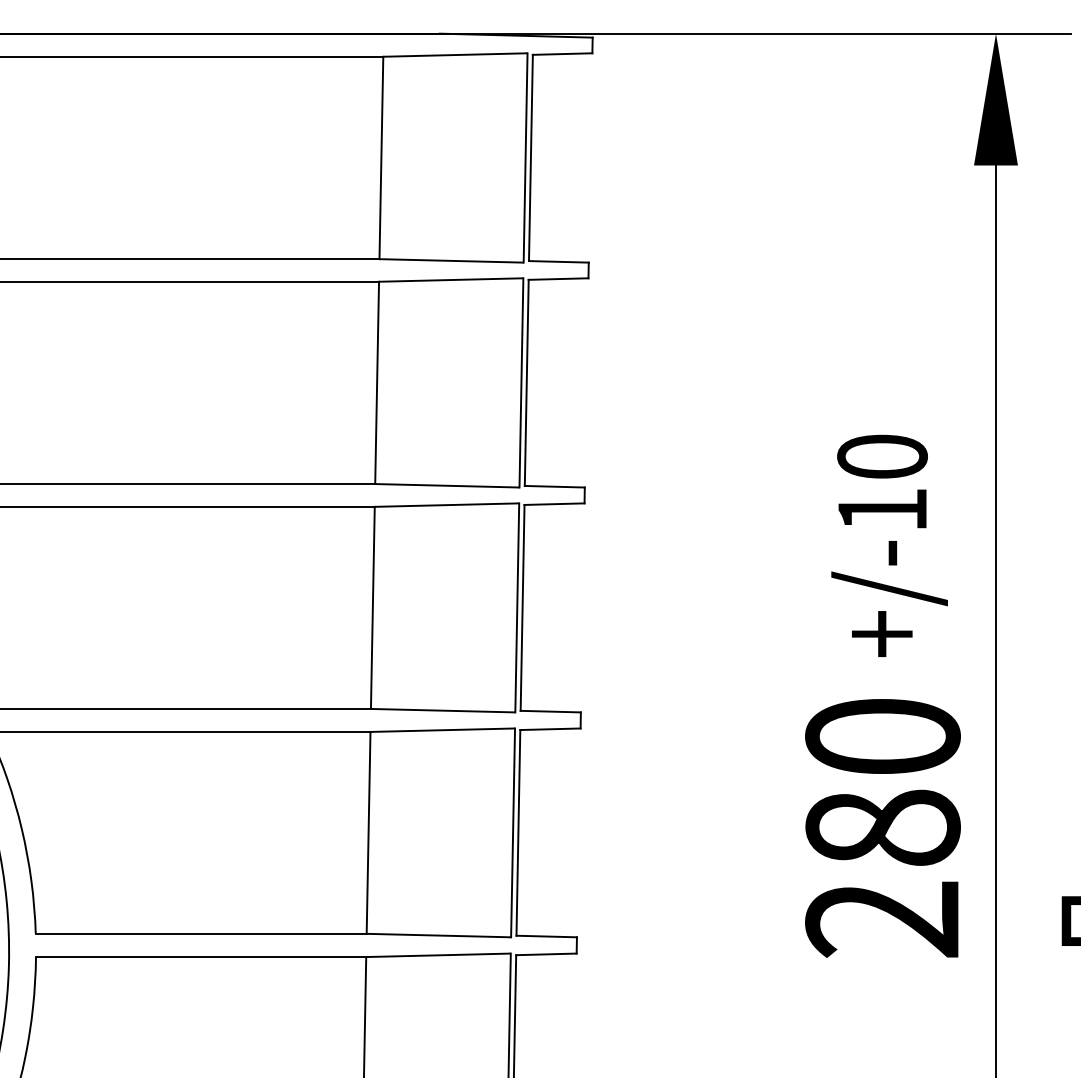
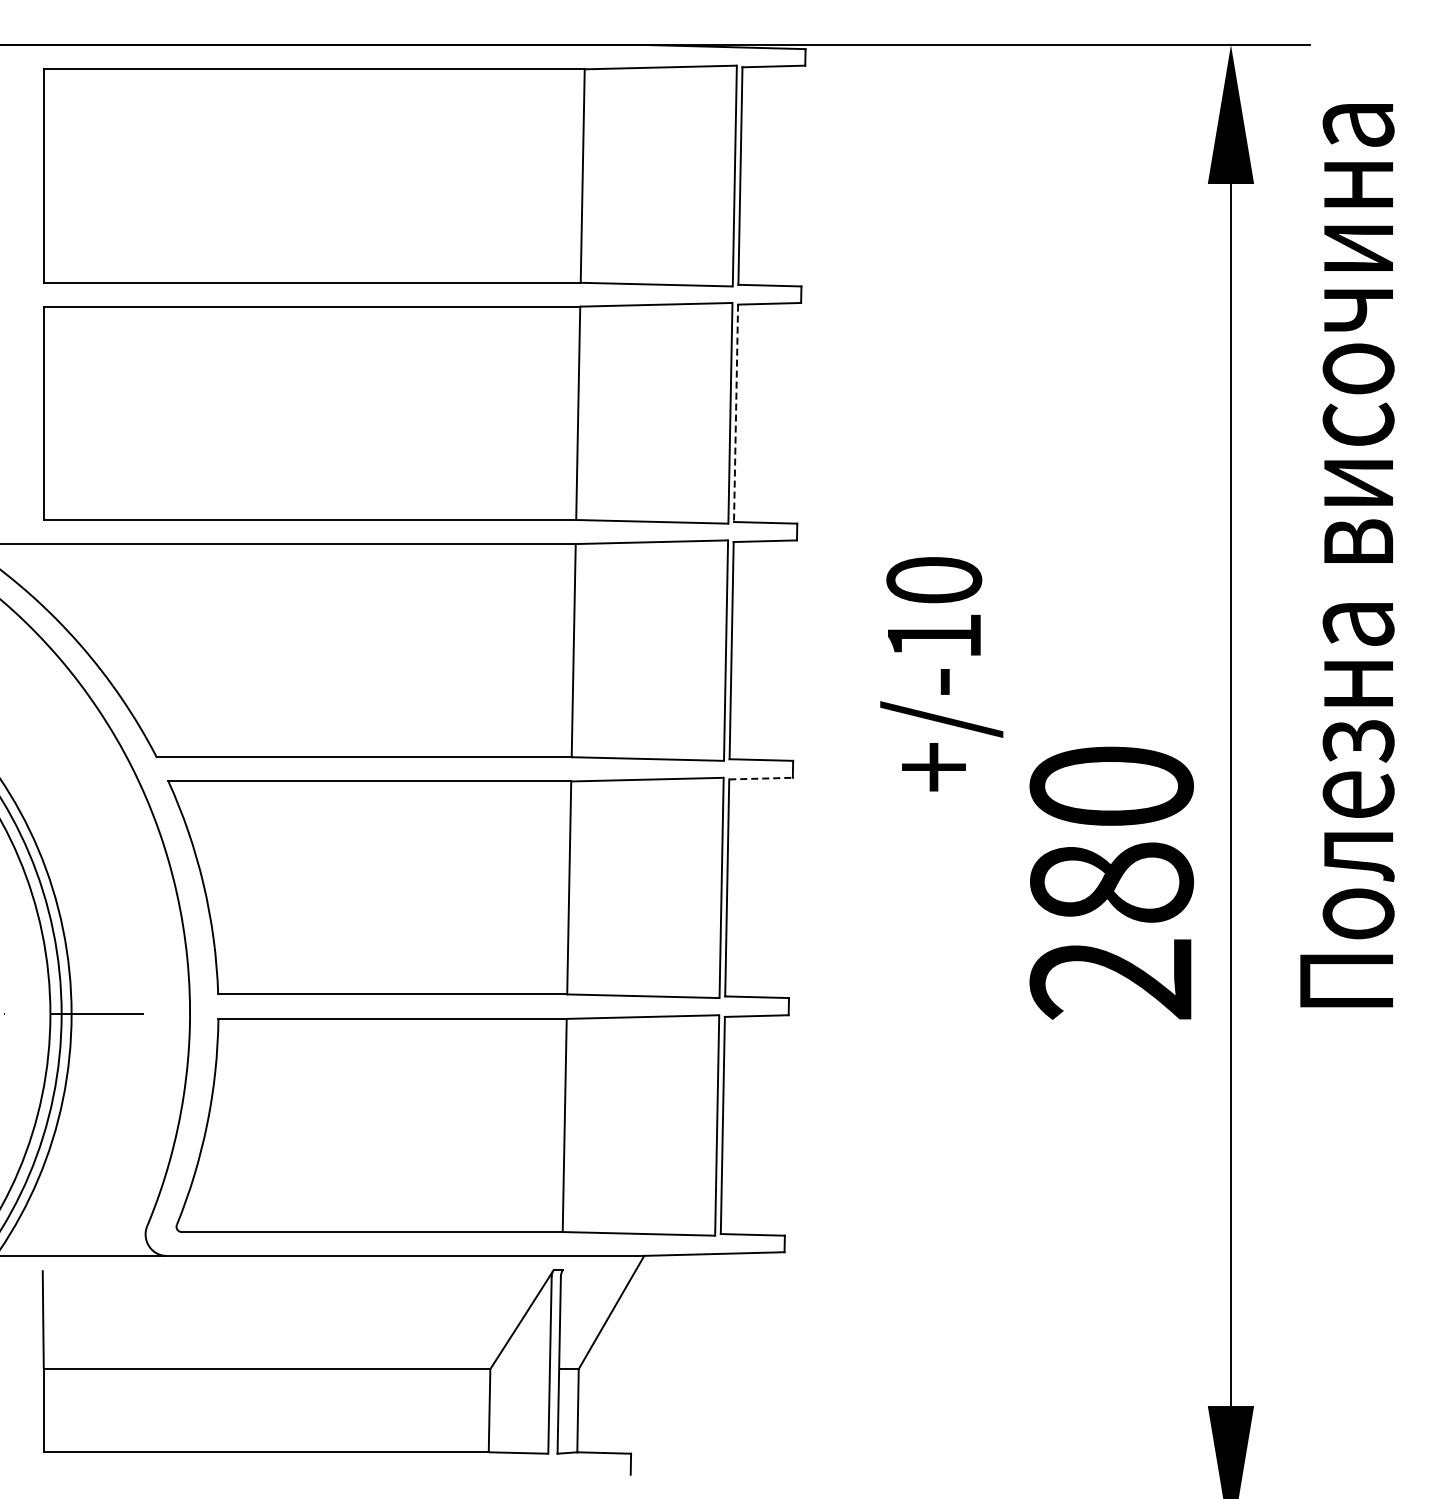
line: (527, 383) -> (736, 413), solid -> dashed
text: (889, 546) -> (941, 674), moved
line: (550, 729) -> (761, 778), solid -> dashed

